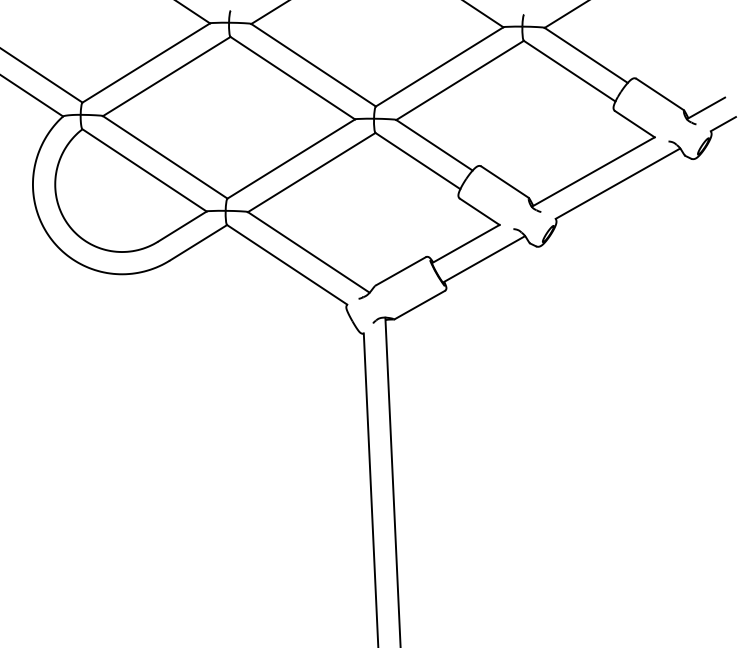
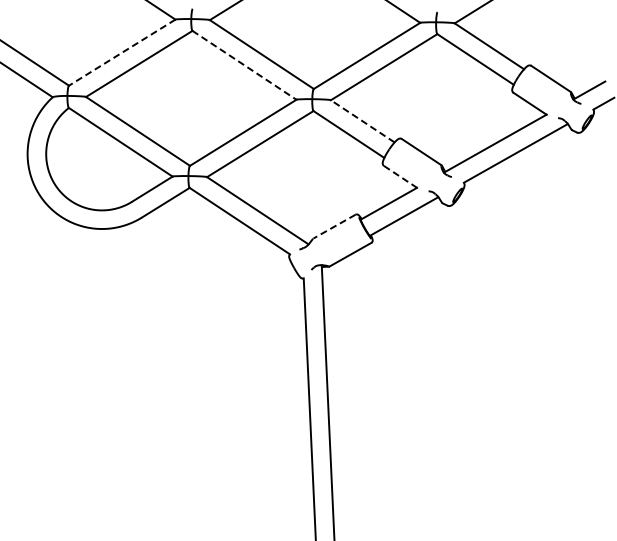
line: (146, 62) -> (122, 52), solid -> dashed
line: (292, 78) -> (244, 65), solid -> dashed
line: (434, 145) -> (362, 121), solid -> dashed
line: (479, 211) -> (400, 176), solid -> dashed
line: (400, 271) -> (334, 226), solid -> dashed

